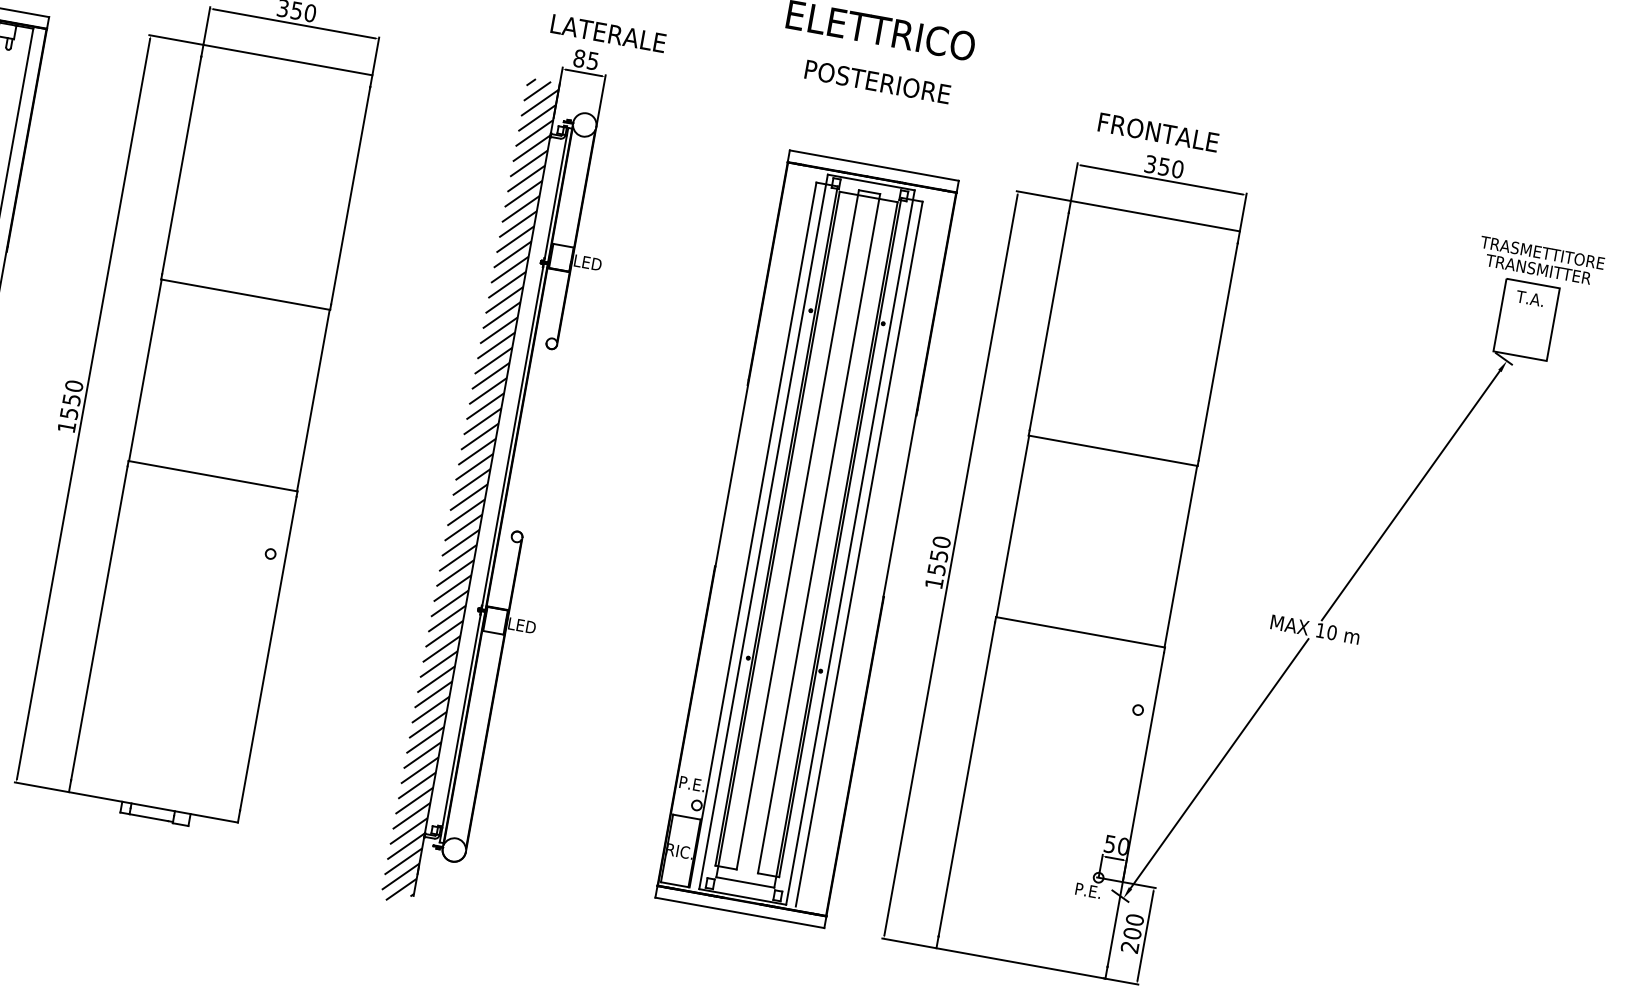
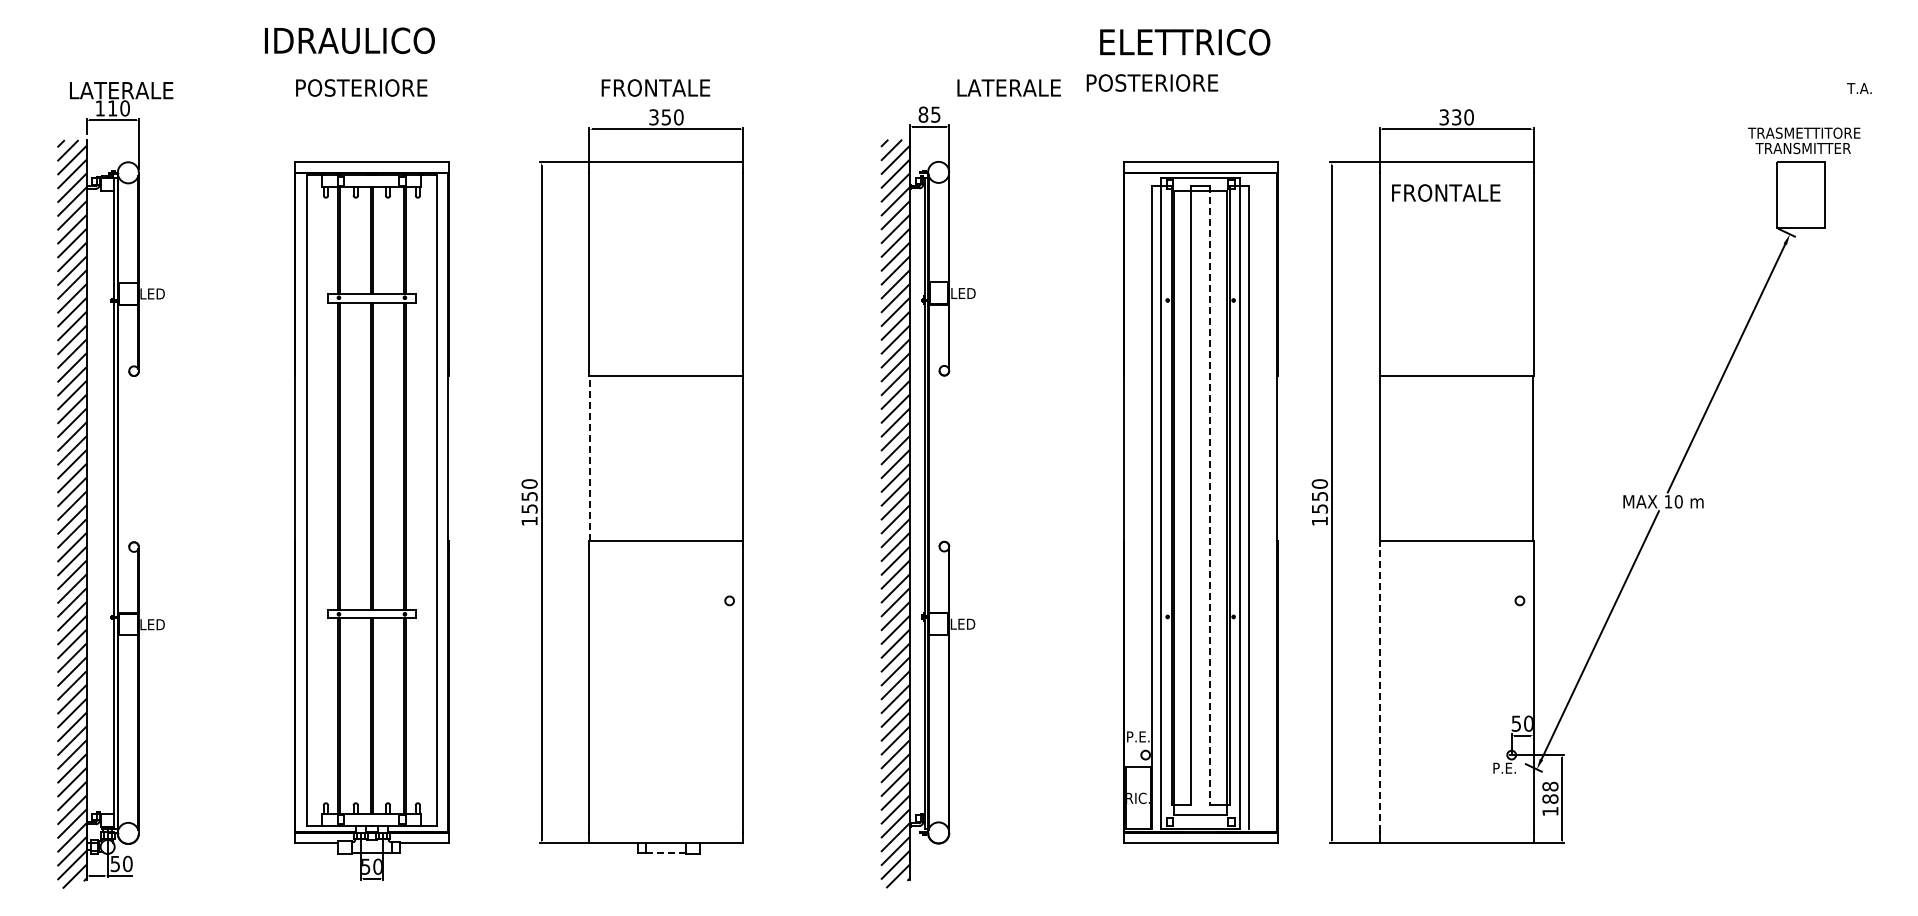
text: (607, 32) -> (1008, 87), moved
text: (877, 81) -> (1152, 82), moved
text: (1158, 132) -> (1446, 192), moved
text: (1164, 165) -> (1456, 116), 350 -> 330
text: (1530, 298) -> (1859, 88), moved
line: (144, 370) -> (589, 458), solid -> dashed
line: (819, 534) -> (1210, 496), solid -> dashed
line: (966, 779) -> (1379, 689), solid -> dashed
line: (149, 817) -> (664, 852), solid -> dashed
text: (1132, 933) -> (1550, 798), 200 -> 188

